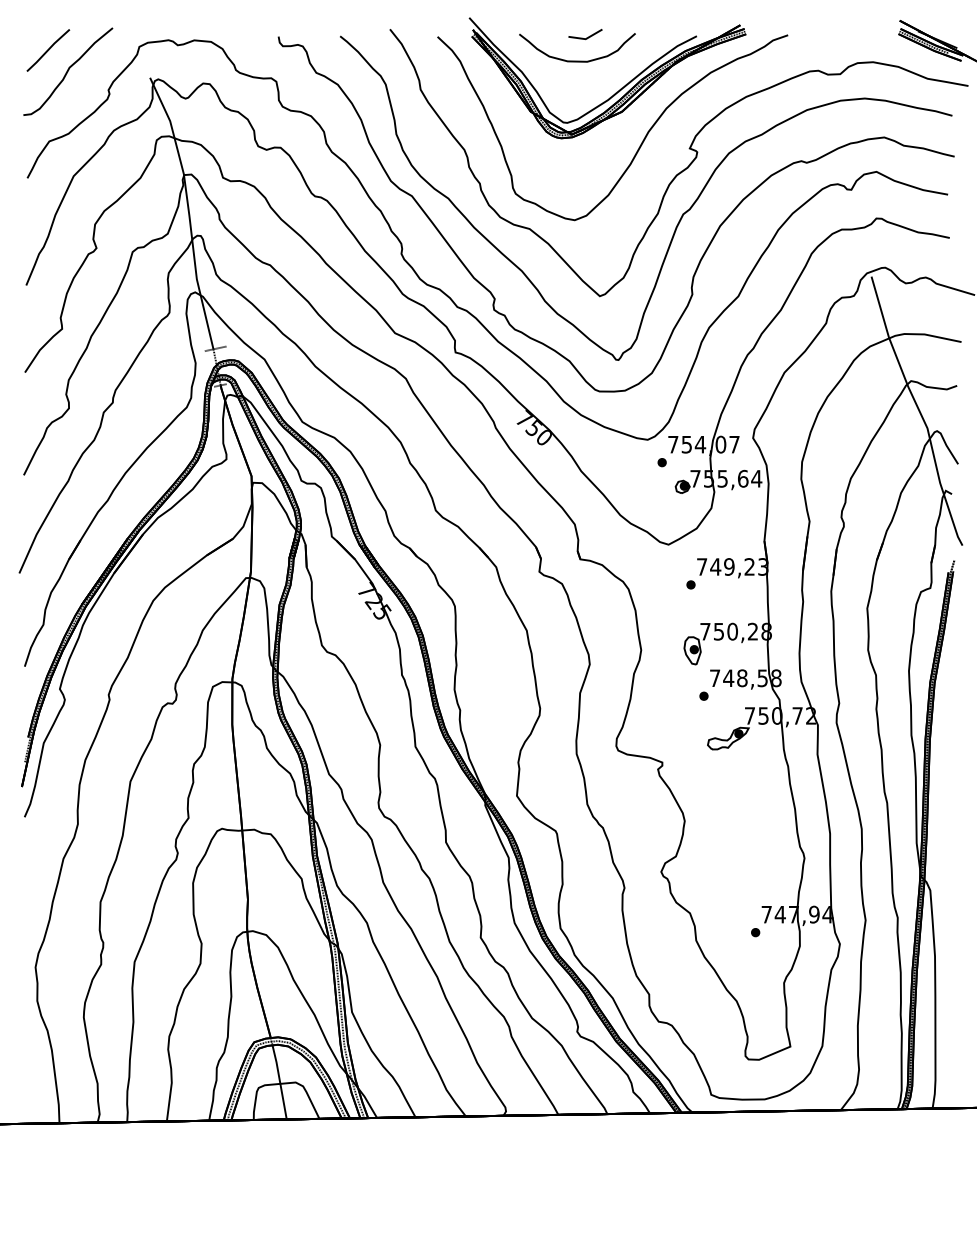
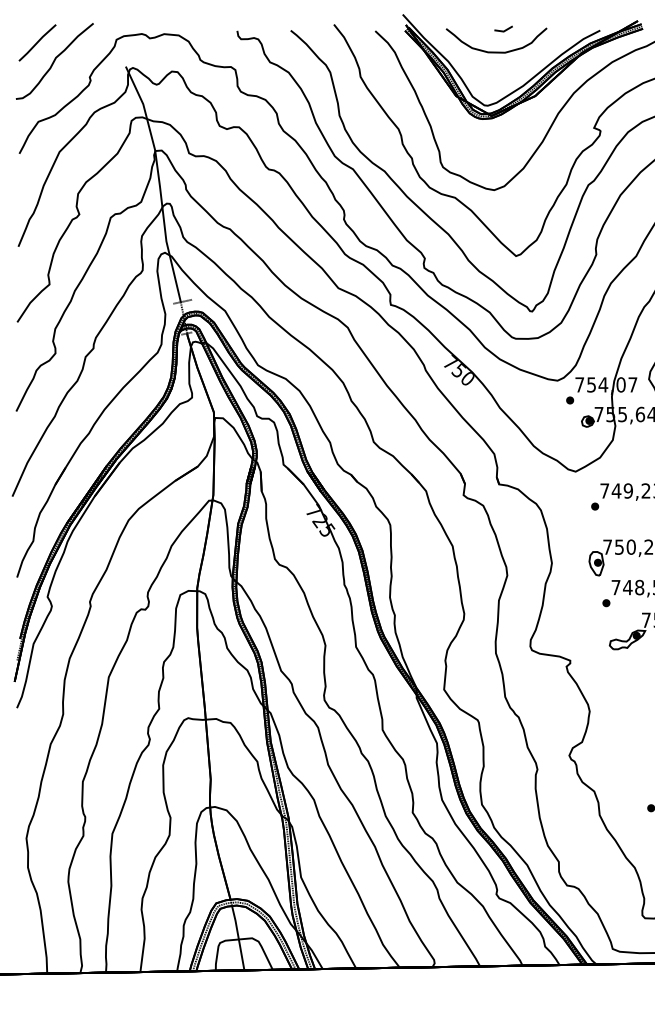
part: (585, 34) -> (503, 29), size x0.62

